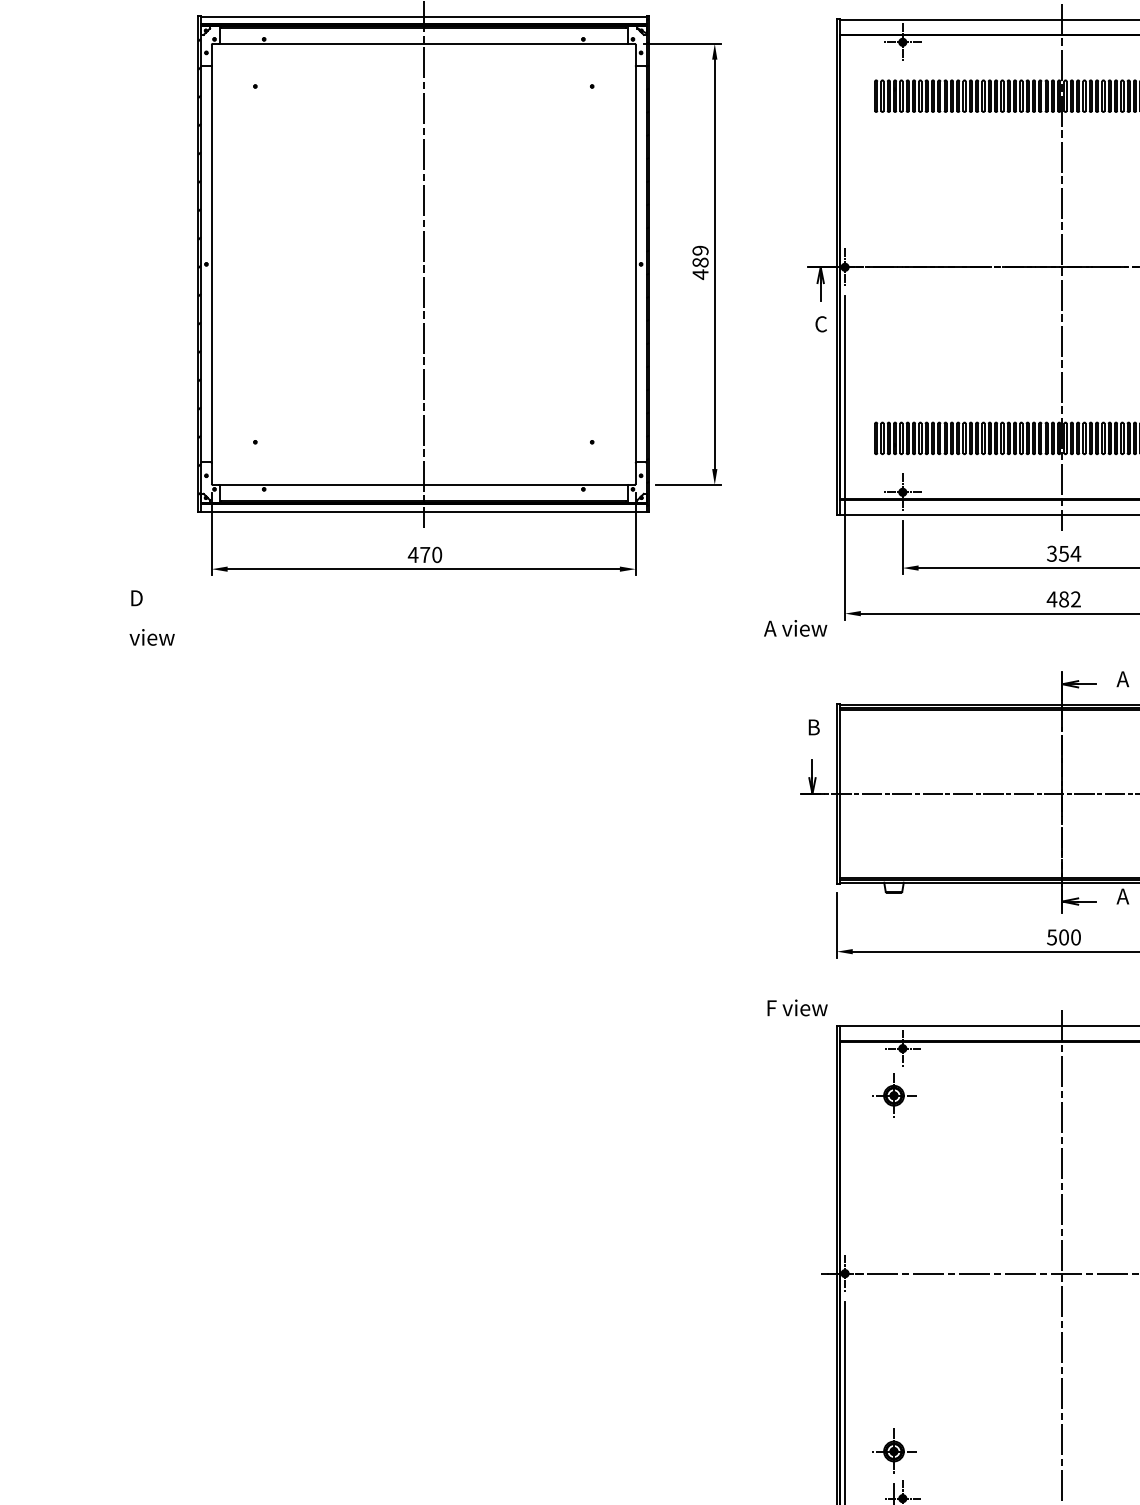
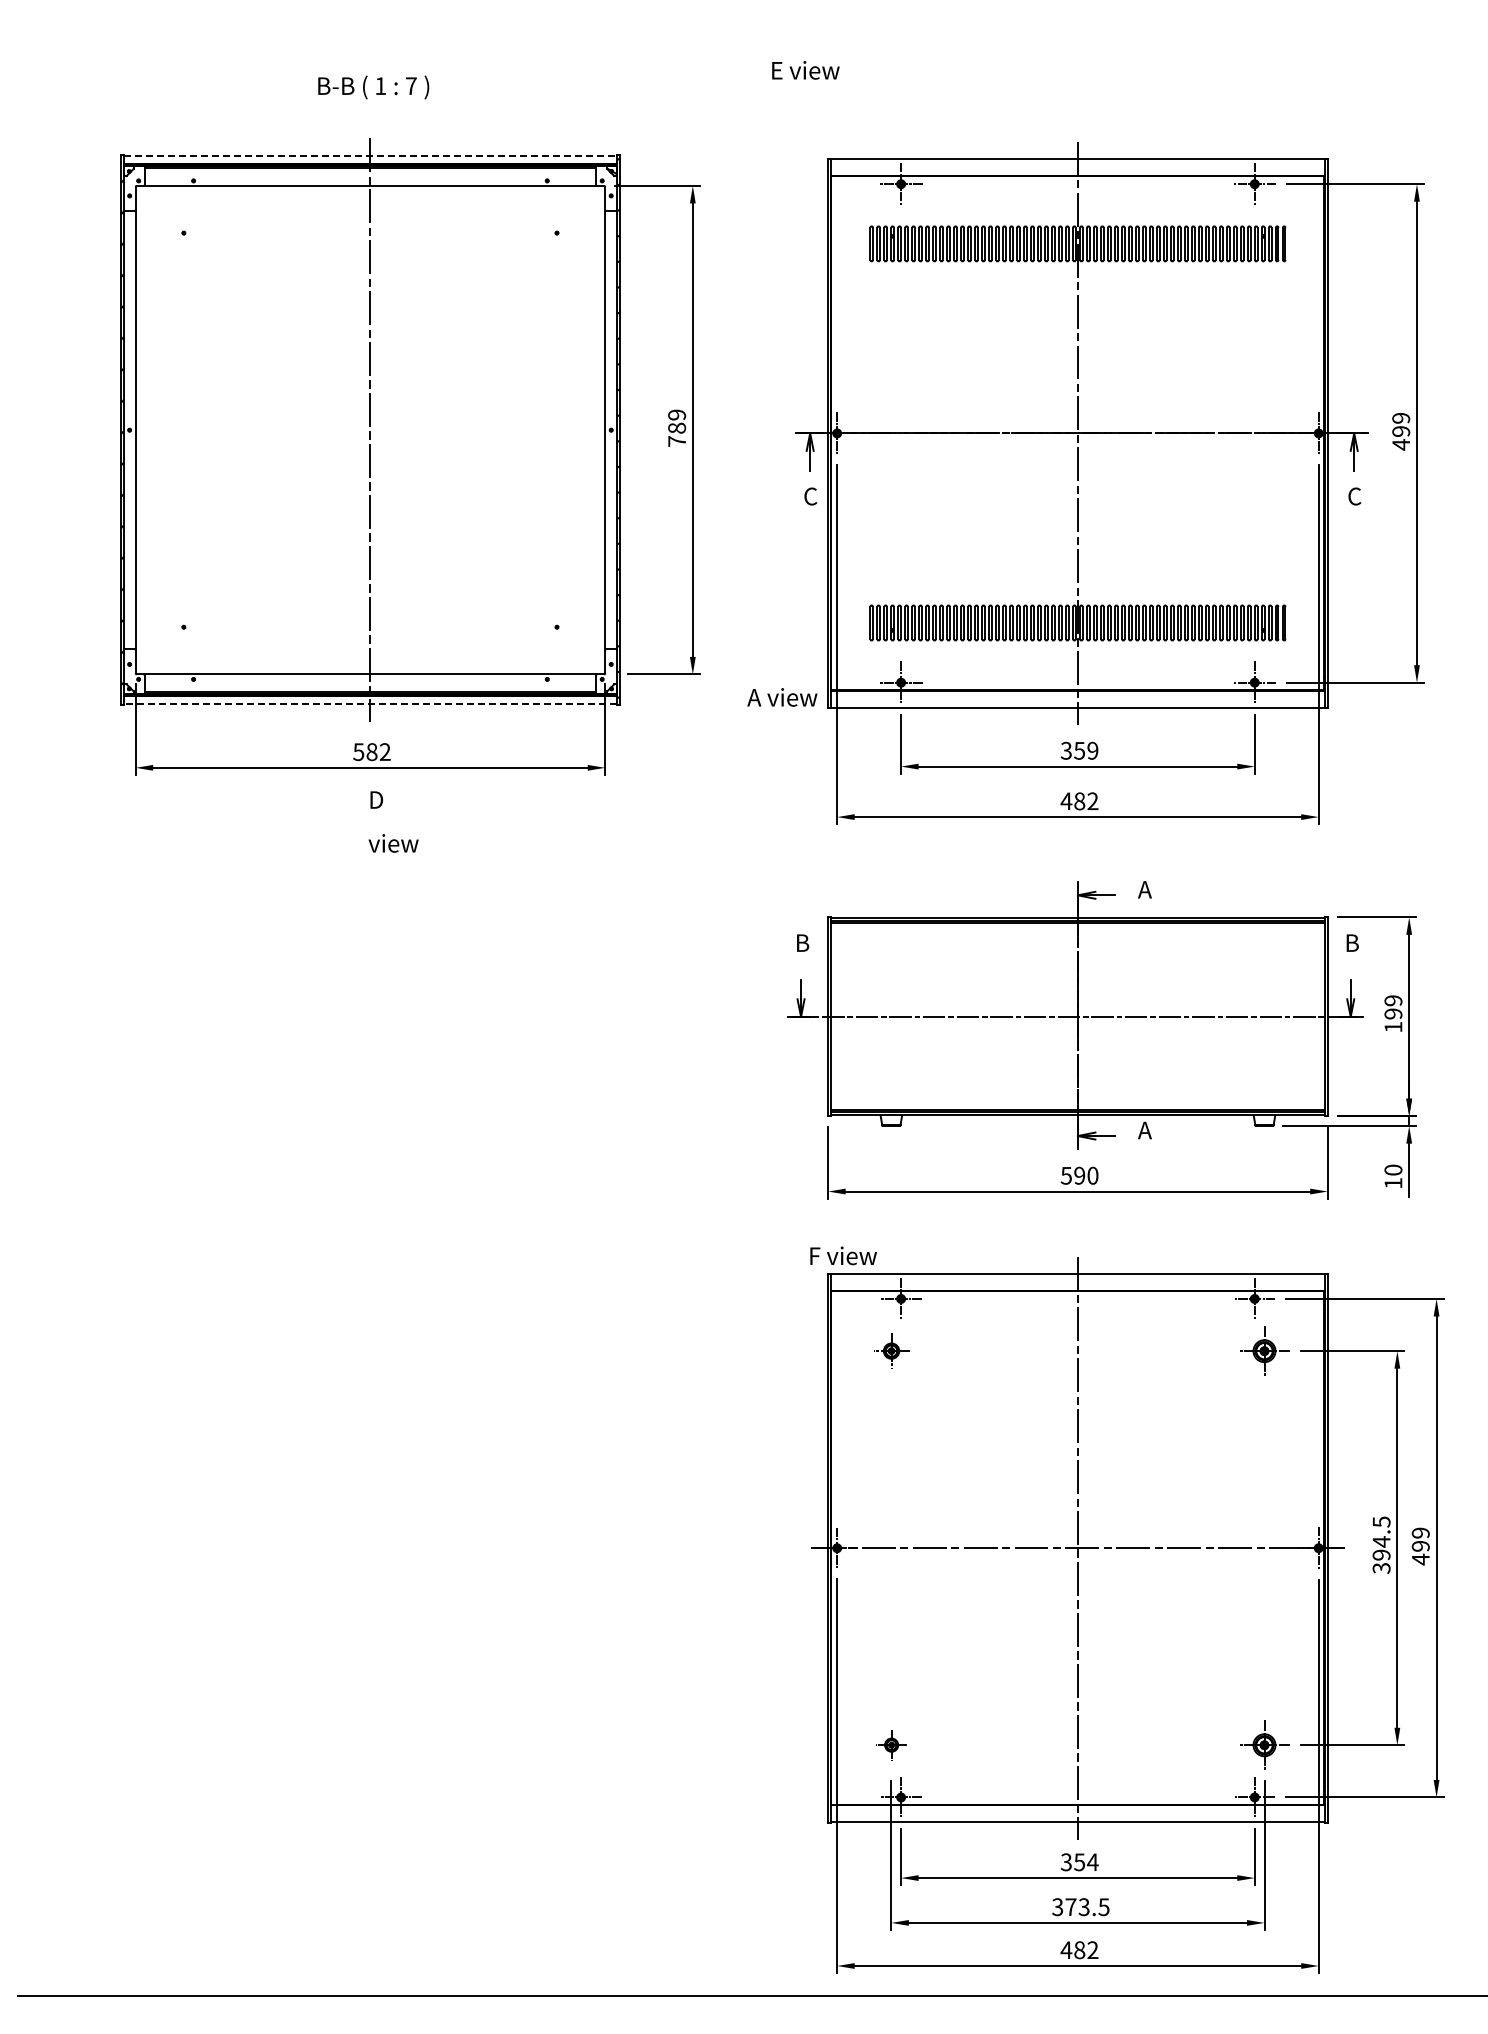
line: (423, 16) -> (370, 155), solid -> dashed
text: (700, 274) -> (676, 441), 489 -> 789
line: (423, 512) -> (370, 704), solid -> dashed
text: (1075, 553) -> (1092, 750), 354 -> 359
text: (424, 555) -> (371, 752), 470 -> 582
text: (152, 617) -> (393, 821), moved
text: (795, 628) -> (782, 697), moved
text: (1063, 937) -> (1079, 1175), 500 -> 590
text: (797, 1007) -> (843, 1255), moved
part: (894, 1095) -> (891, 1350), size x0.7
part: (894, 1450) -> (891, 1744), size x0.6

